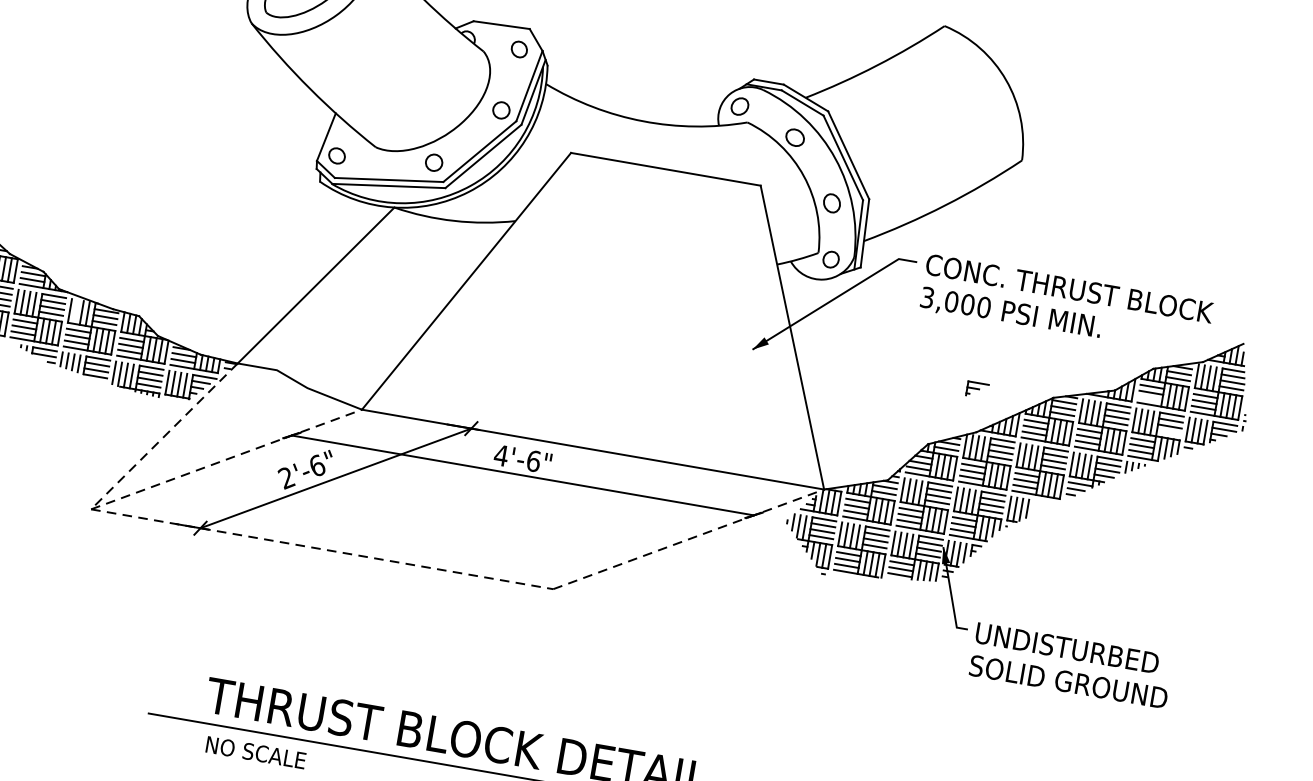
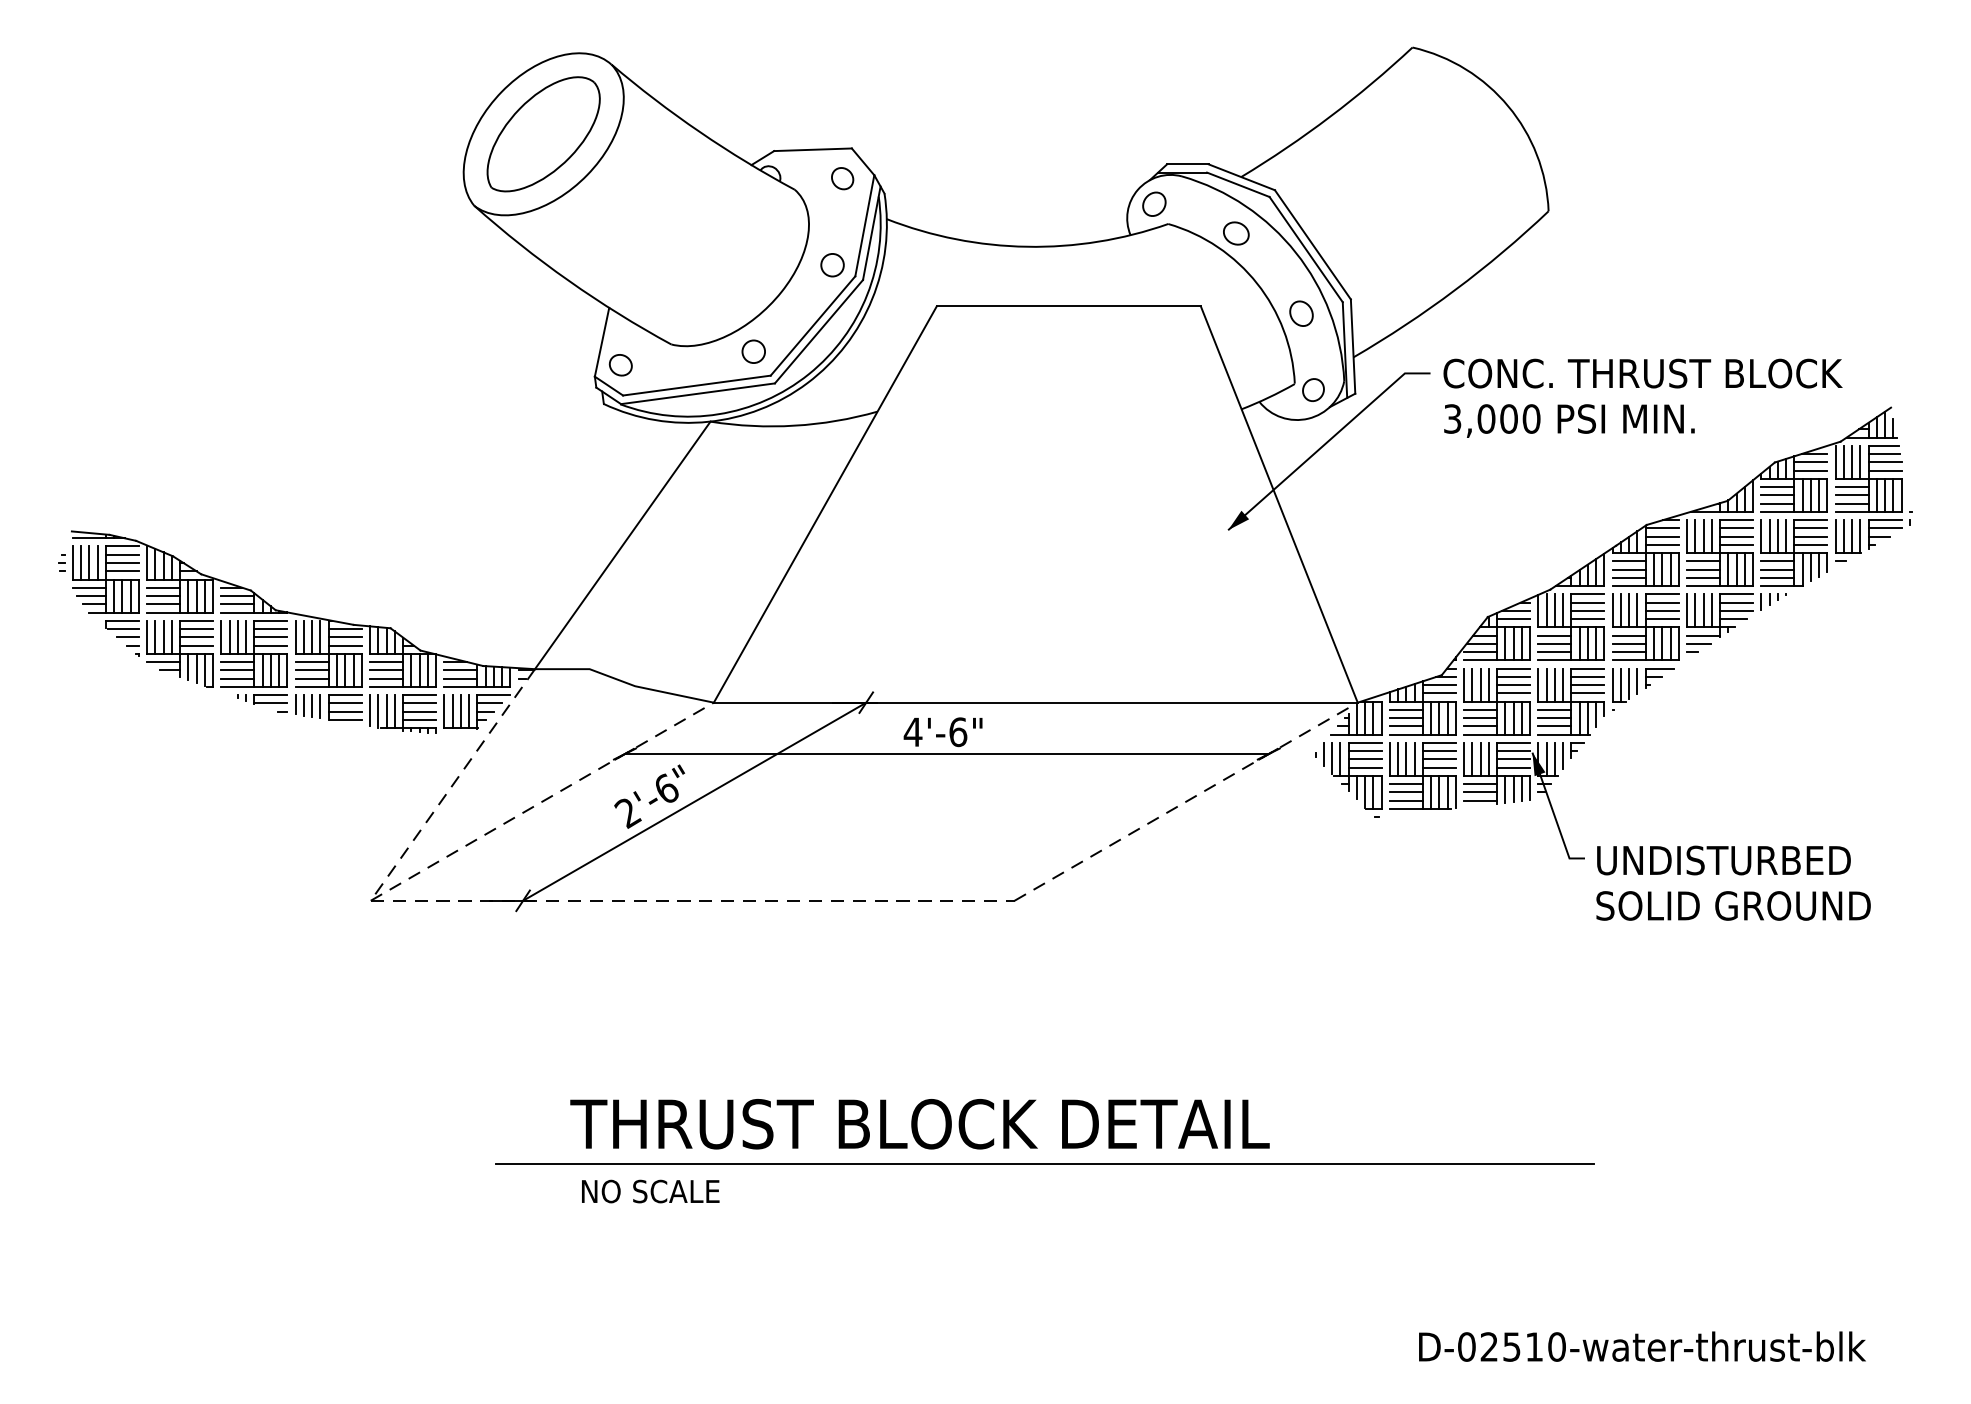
line: (75, 311) -> (303, 636), added
part: (977, 390) -> (1659, 678), moved
line: (1150, 398) -> (1777, 503), added
line: (1168, 432) -> (1810, 544), added

